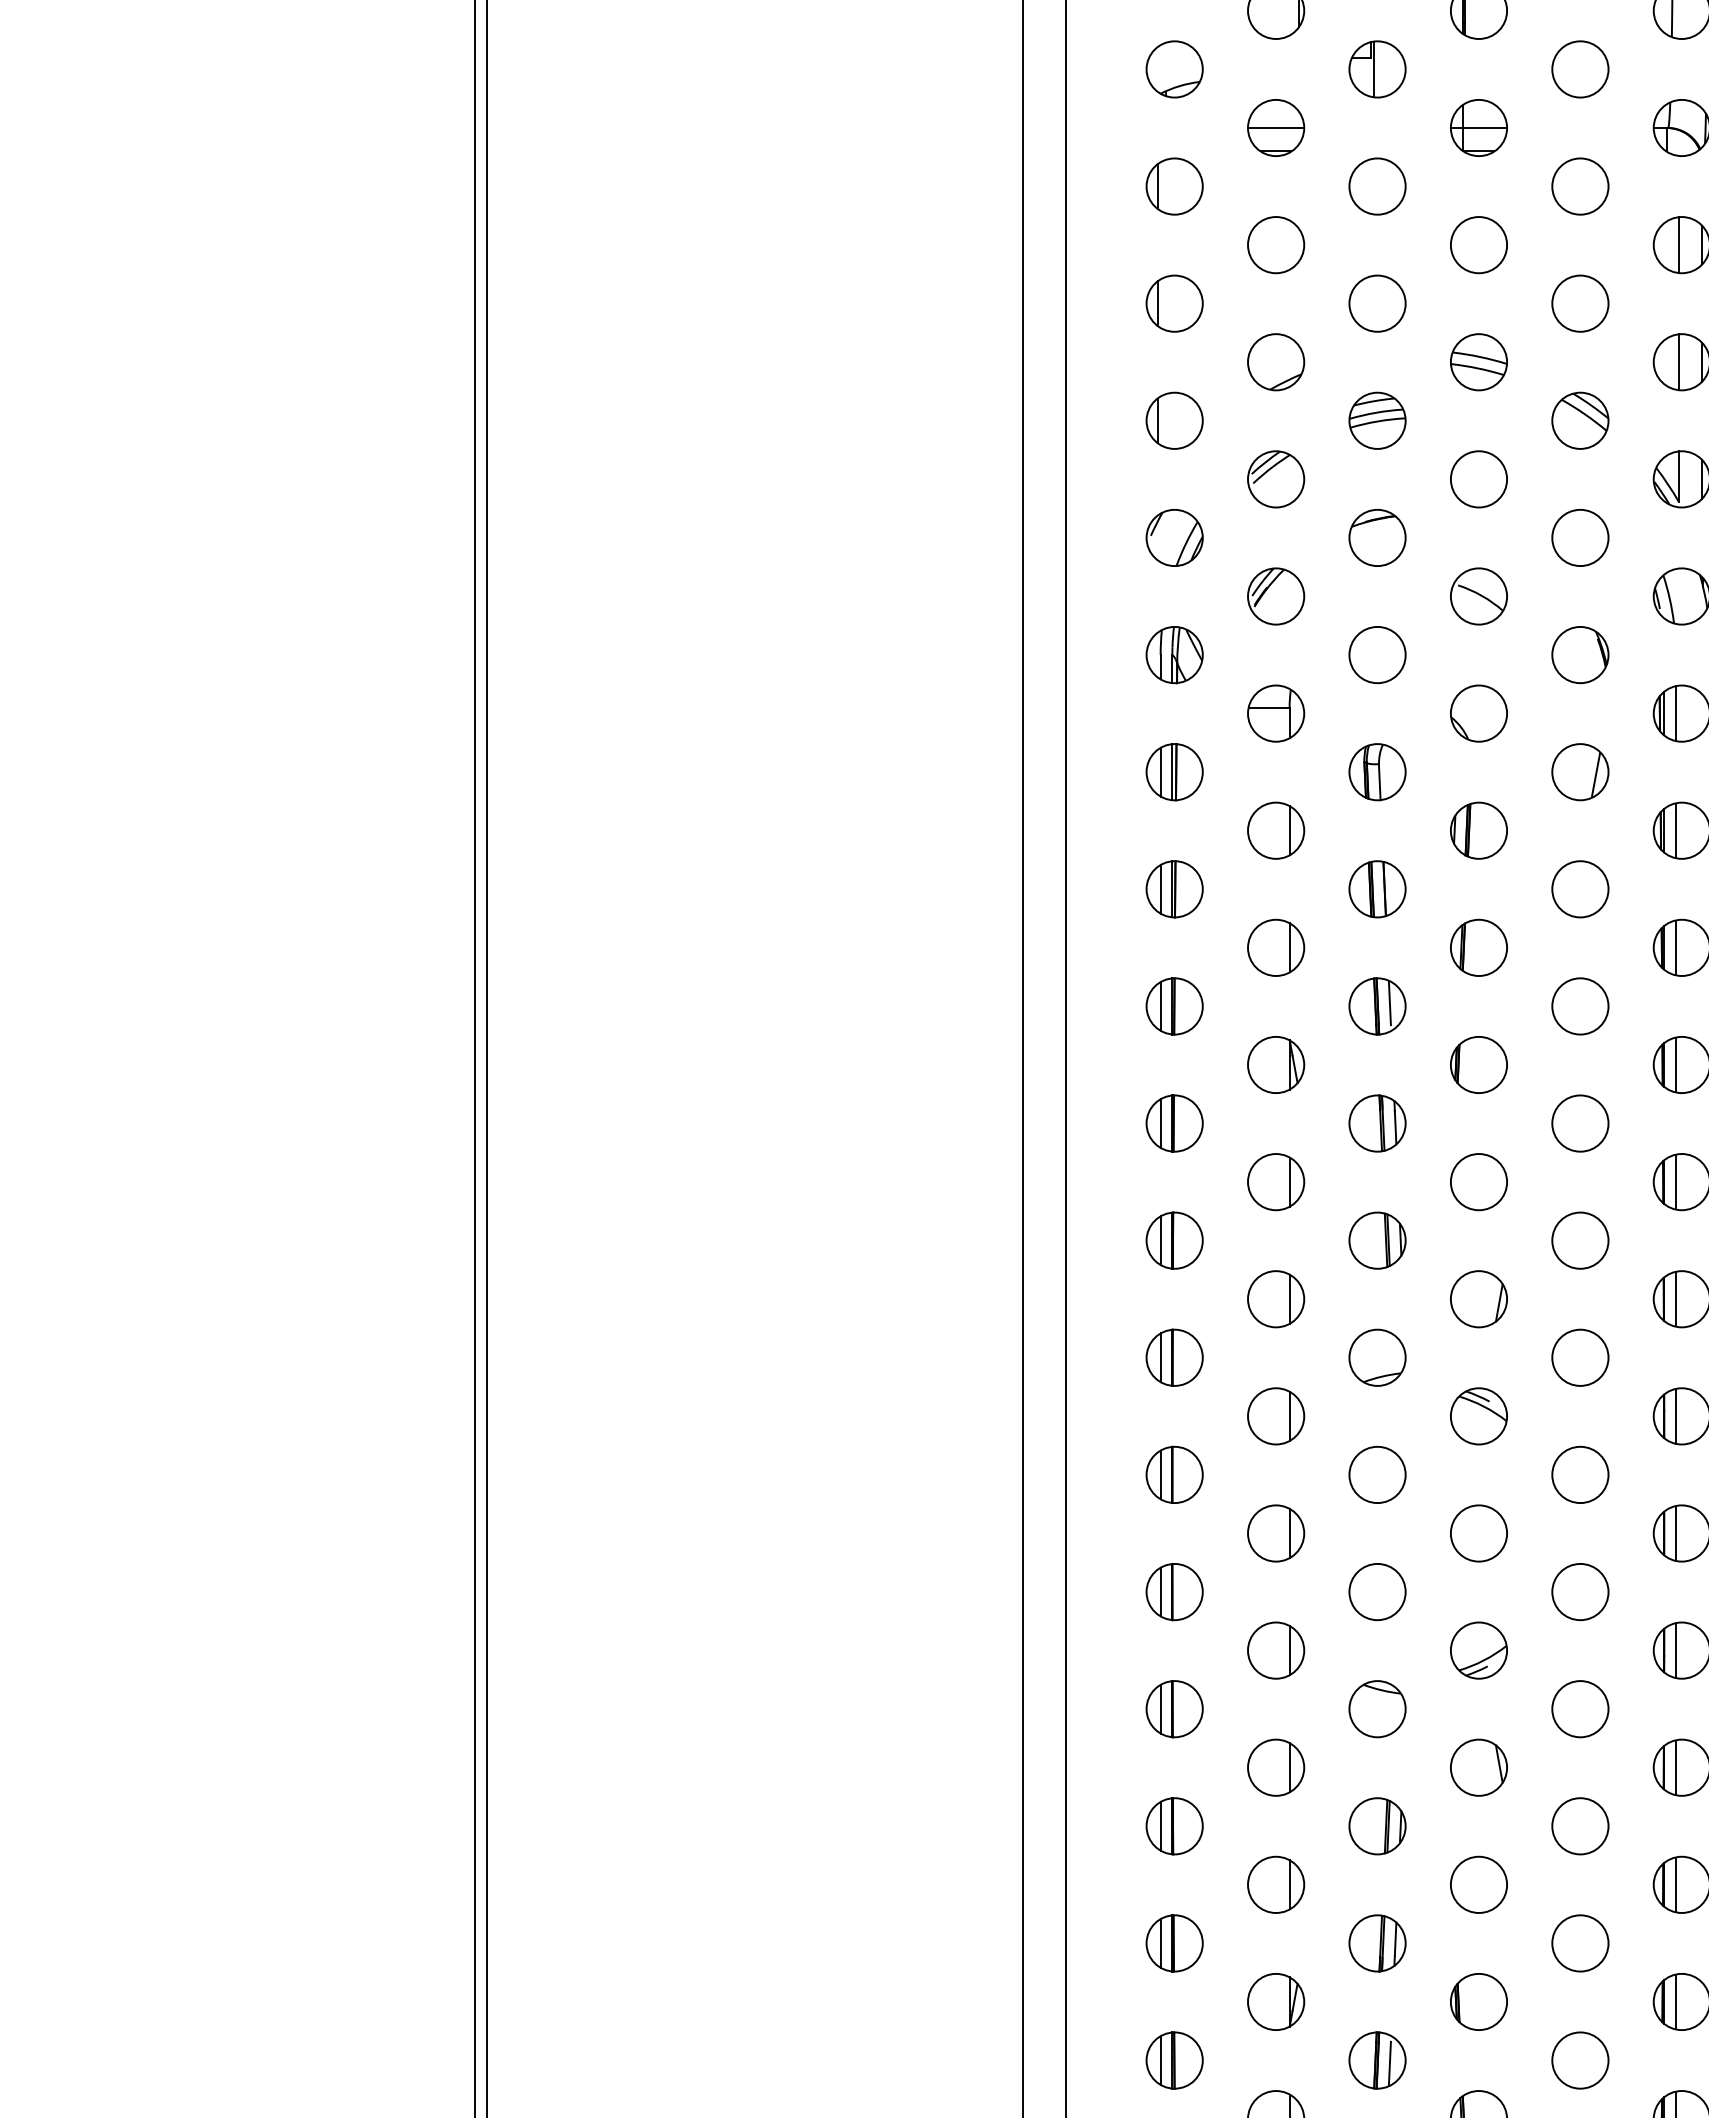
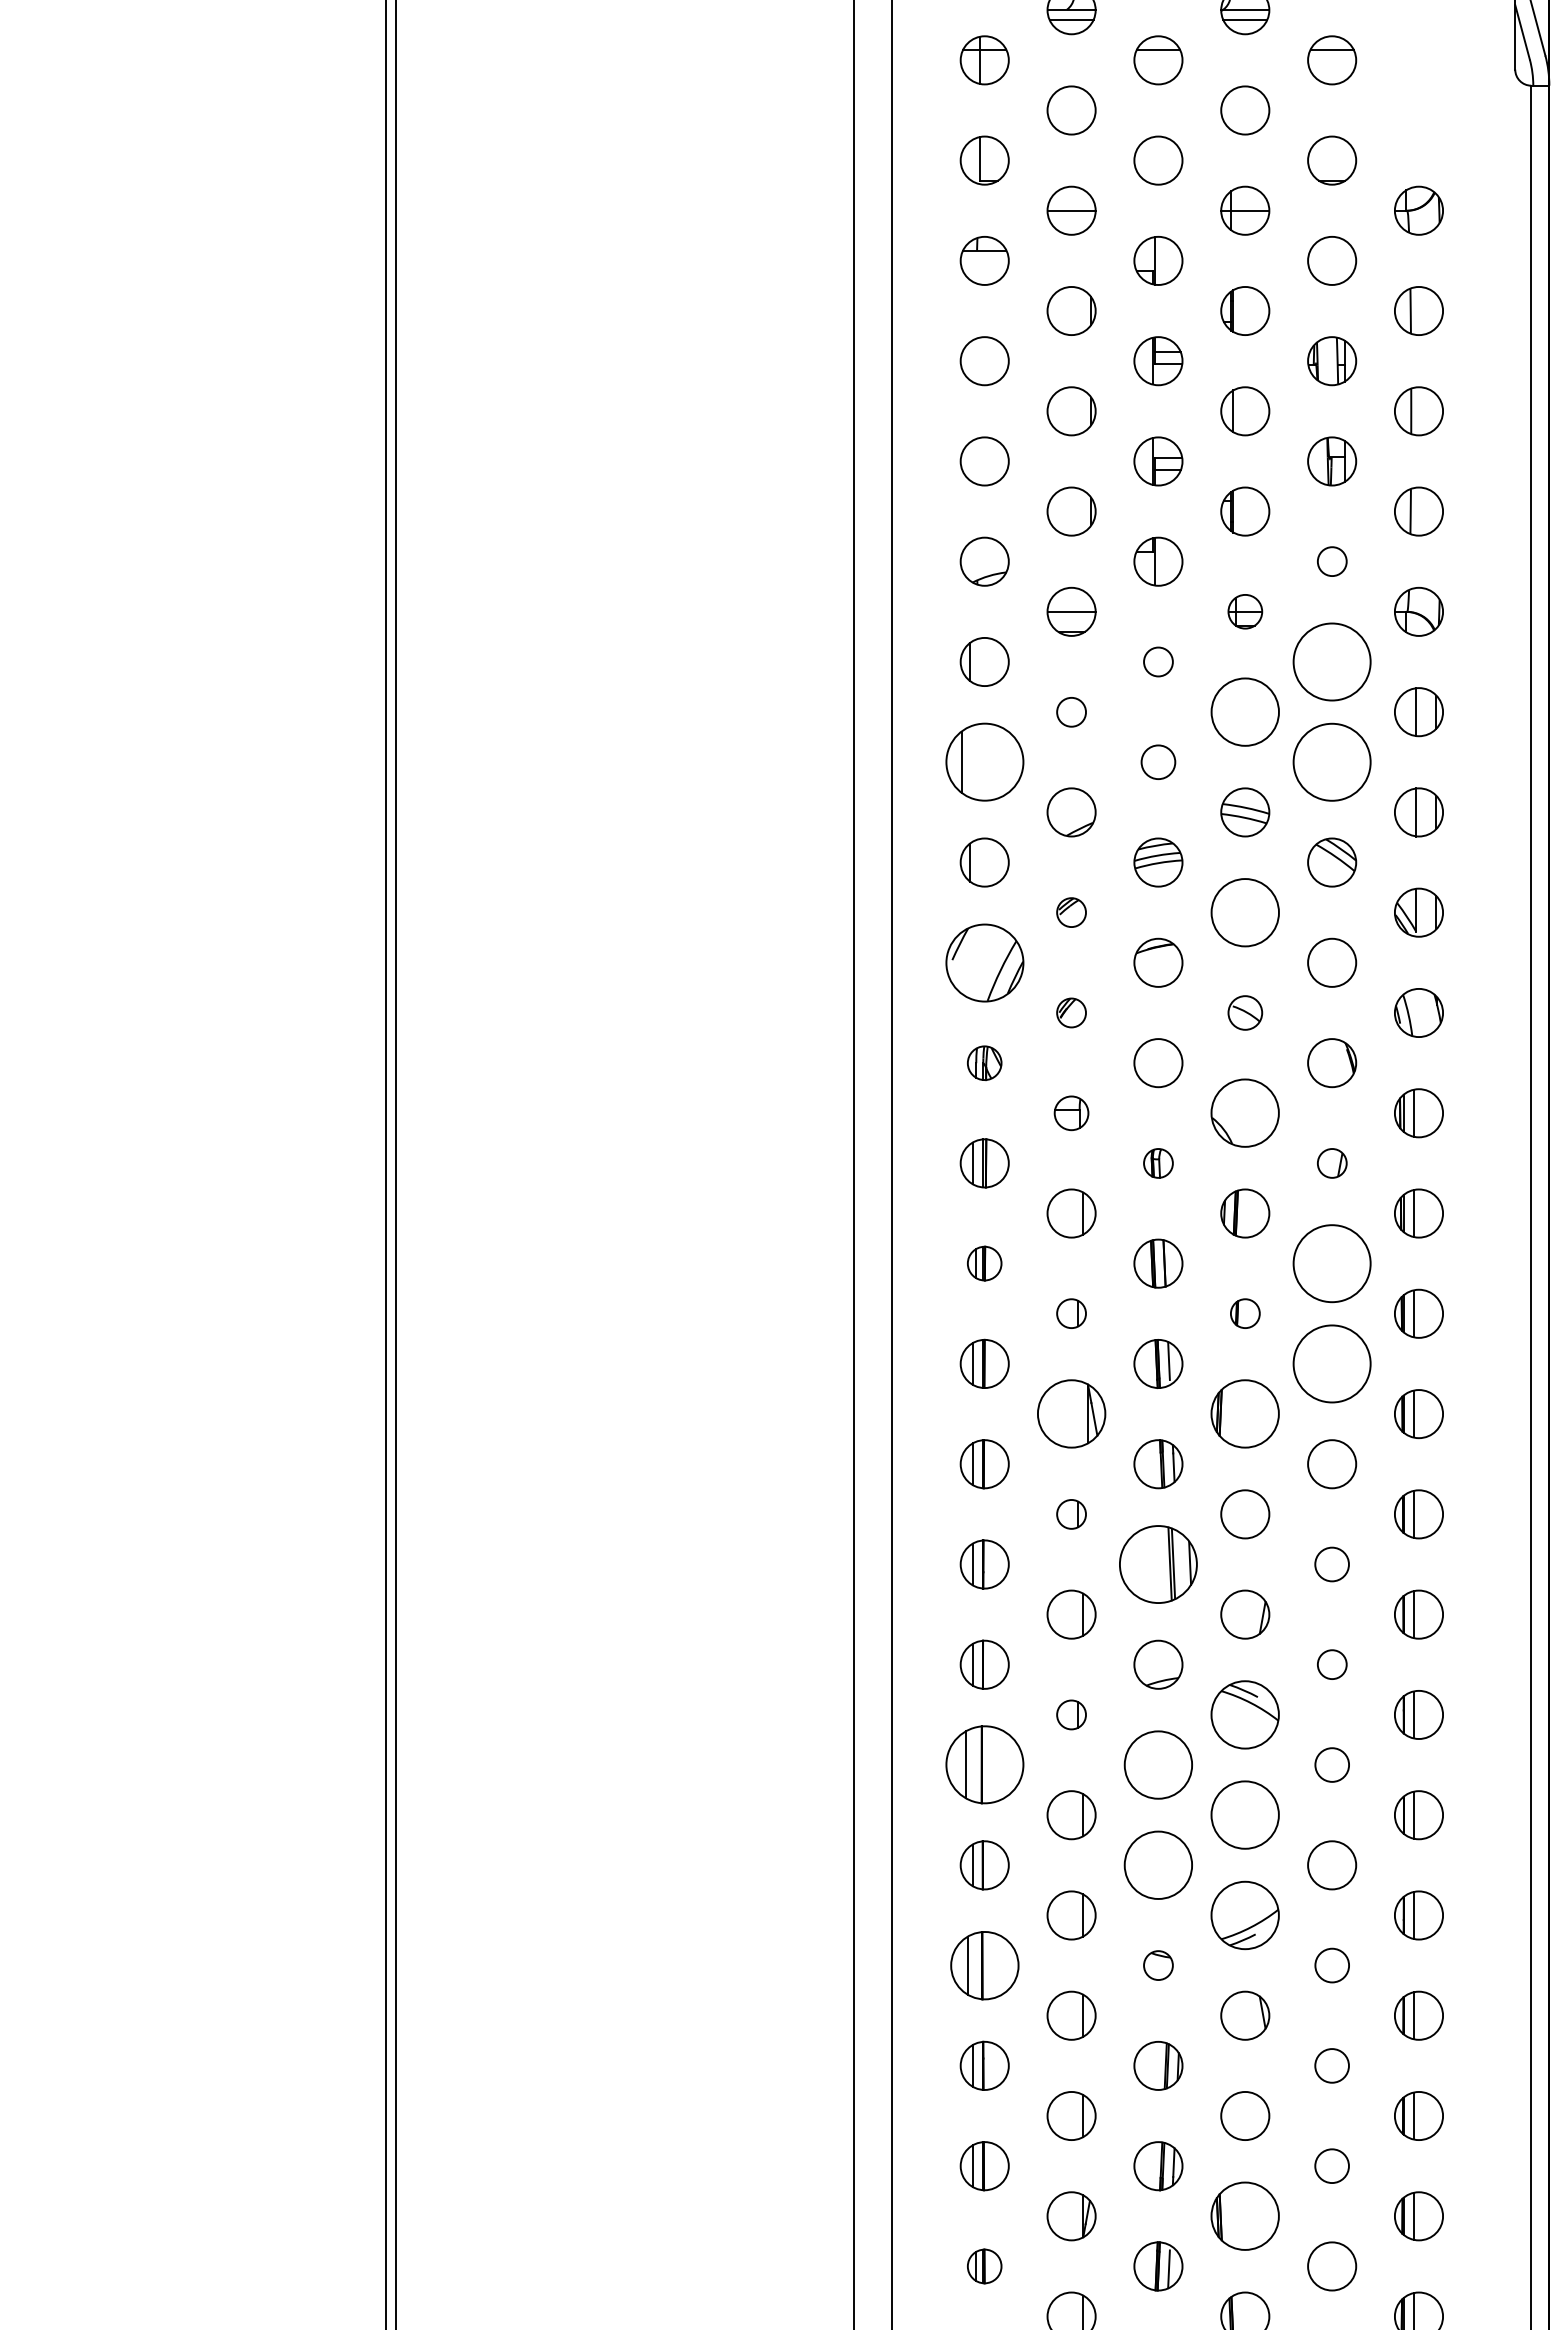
circle: (1580, 69) -> (1332, 561), size x0.6
part: (1479, 127) -> (1245, 611), size x0.7
circle: (1377, 185) -> (1158, 661), size x0.6
circle: (1580, 185) -> (1332, 661), size x1.6
circle: (1275, 245) -> (1071, 712), size x0.6
circle: (1479, 245) -> (1245, 712), size x1.4
part: (1174, 303) -> (984, 762), size x1.6
circle: (1377, 303) -> (1158, 762), size x0.7
circle: (1580, 303) -> (1332, 762), size x1.6
part: (1275, 479) -> (1071, 912), size x0.6
circle: (1479, 479) -> (1245, 912), size x1.4
part: (1174, 537) -> (984, 962), size x1.6
part: (1275, 595) -> (1071, 1012), size x0.6
part: (1479, 595) -> (1245, 1012), size x0.7
part: (1174, 655) -> (984, 1063), size x0.7
part: (1275, 713) -> (1071, 1113), size x0.7
part: (1479, 713) -> (1245, 1113), size x1.4
part: (1377, 772) -> (1158, 1163), size x0.6
part: (1580, 772) -> (1332, 1163), size x0.6
part: (1174, 889) -> (984, 1263), size x0.7
circle: (1580, 889) -> (1332, 1263), size x1.6
part: (1275, 947) -> (1071, 1313), size x0.6
part: (1479, 947) -> (1245, 1313), size x0.6
circle: (1580, 1005) -> (1332, 1363), size x1.6
part: (1275, 1065) -> (1071, 1414), size x1.4
part: (1479, 1065) -> (1245, 1414), size x1.4
part: (1275, 1182) -> (1071, 1514), size x0.6
part: (1377, 1240) -> (1158, 1564), size x1.6
circle: (1580, 1240) -> (1332, 1564), size x0.7
circle: (1580, 1357) -> (1332, 1664), size x0.6
part: (1275, 1415) -> (1071, 1714), size x0.6
part: (1479, 1415) -> (1245, 1714), size x1.4
circle: (1580, 1474) -> (1332, 1764), size x0.7
part: (1174, 1475) -> (984, 1765), size x1.6
circle: (1377, 1475) -> (1158, 1765), size x1.4
circle: (1479, 1533) -> (1245, 1815), size x1.4
circle: (1377, 1592) -> (1158, 1865), size x1.4
part: (1479, 1650) -> (1245, 1915), size x1.4
part: (1174, 1709) -> (984, 1965), size x1.4
part: (1377, 1709) -> (1158, 1965), size x0.6
circle: (1580, 1709) -> (1332, 1965), size x0.7
circle: (1580, 1825) -> (1332, 2065), size x0.7
circle: (1580, 1943) -> (1332, 2166), size x0.7
part: (1479, 2002) -> (1245, 2216), size x1.4
part: (1174, 2060) -> (984, 2266), size x0.7

